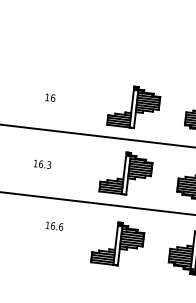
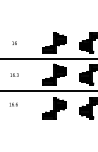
text: (54, 225) -> (13, 104), moved

